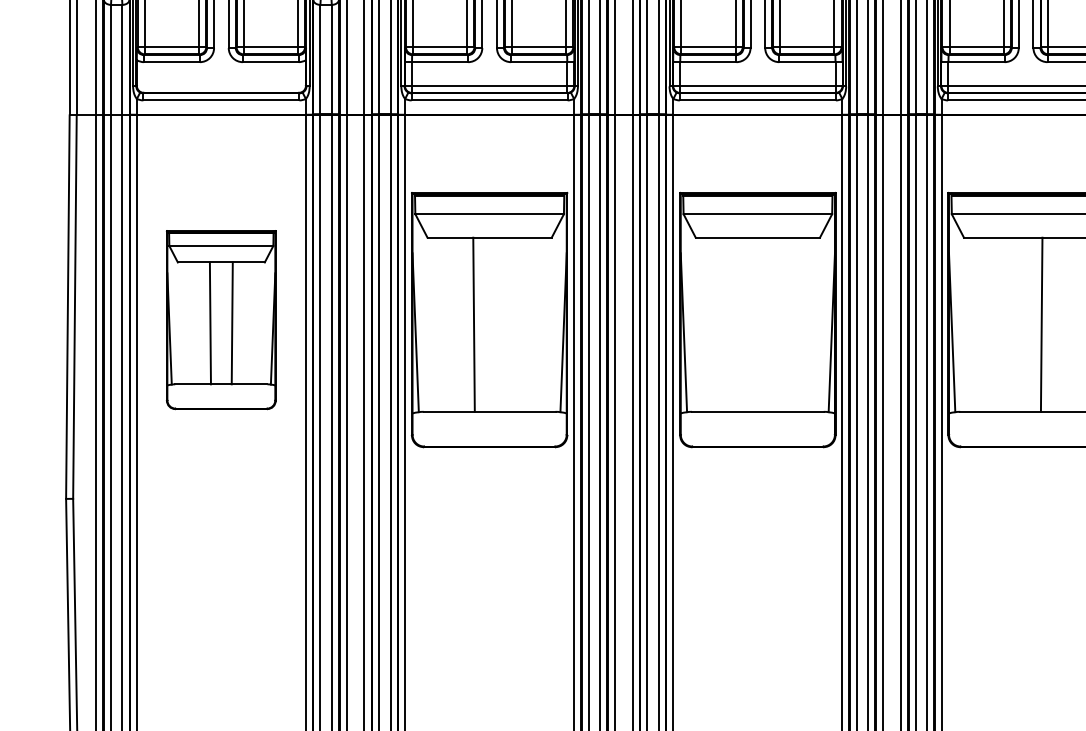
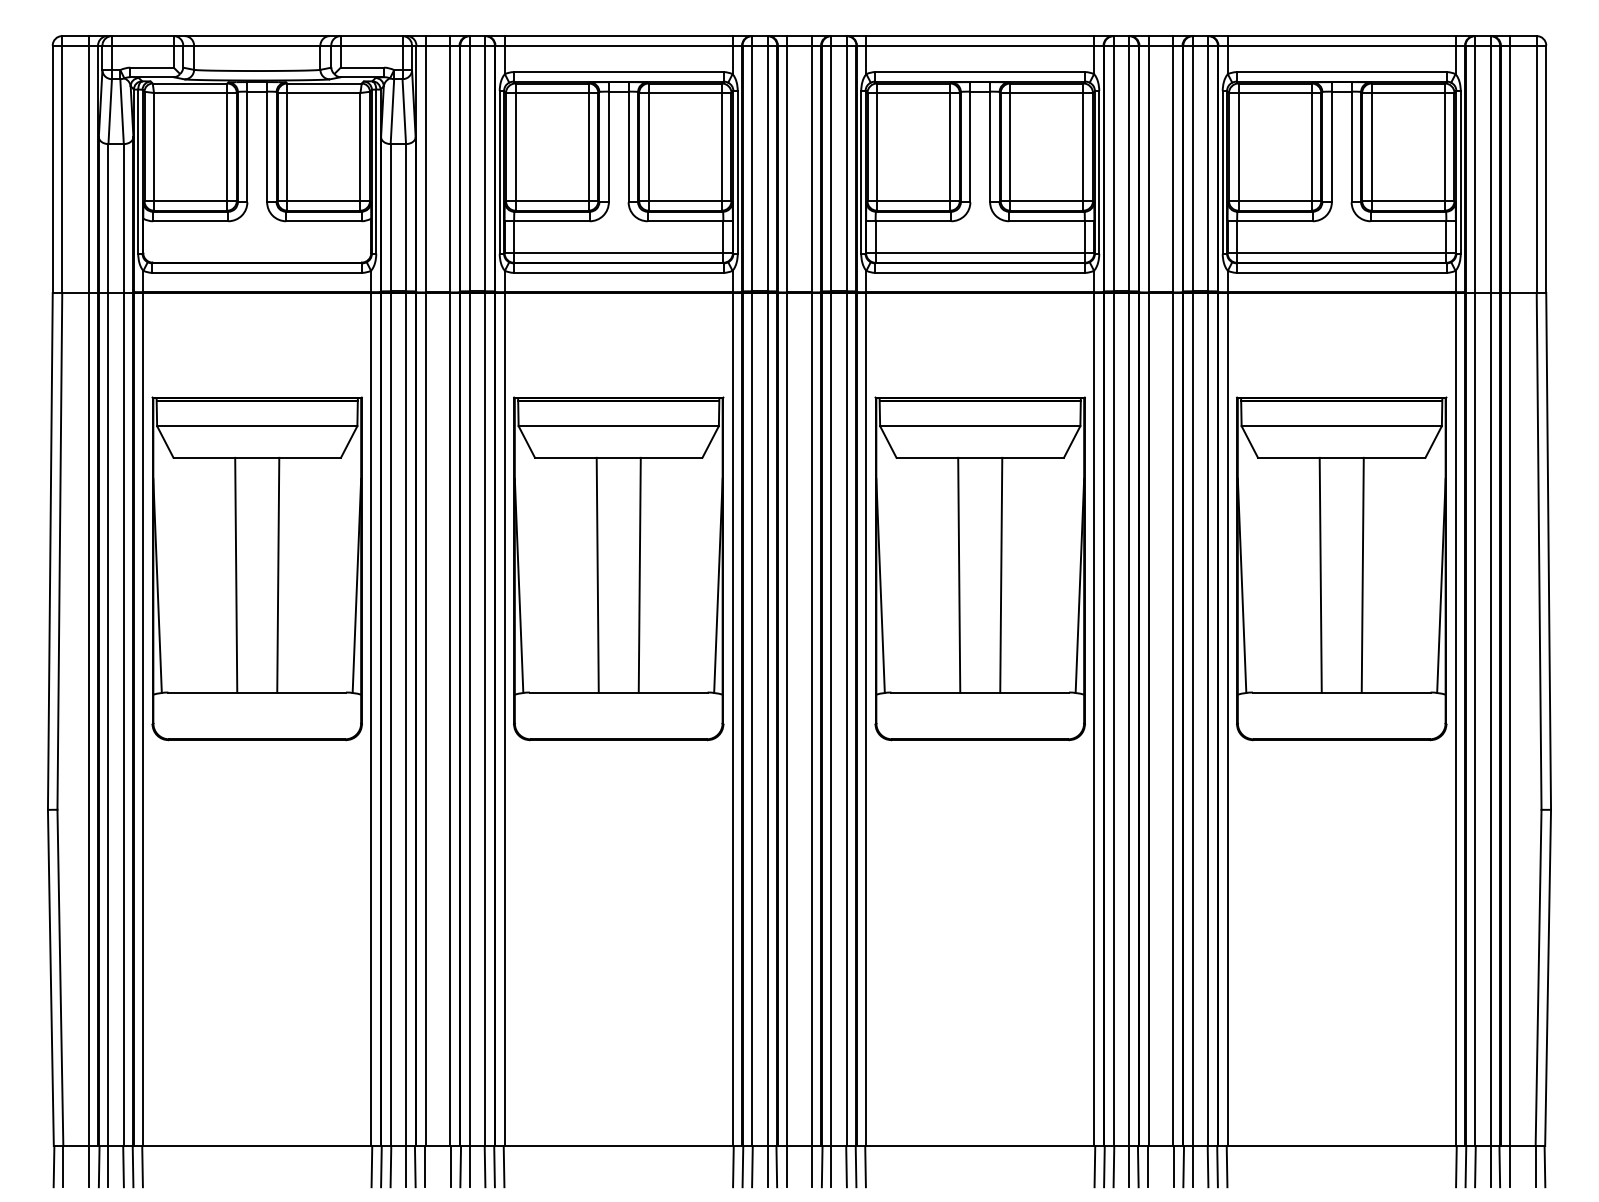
part: (220, 319) -> (256, 568), size x1.43
line: (505, 324) -> (639, 574), added
line: (742, 324) -> (959, 574), added
line: (773, 324) -> (1001, 574), added
line: (1010, 324) -> (1320, 574), added

